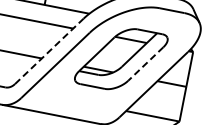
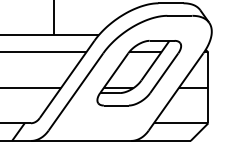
line: (49, 51) -> (67, 79), dashed -> solid
line: (146, 64) -> (164, 73), dashed -> solid

